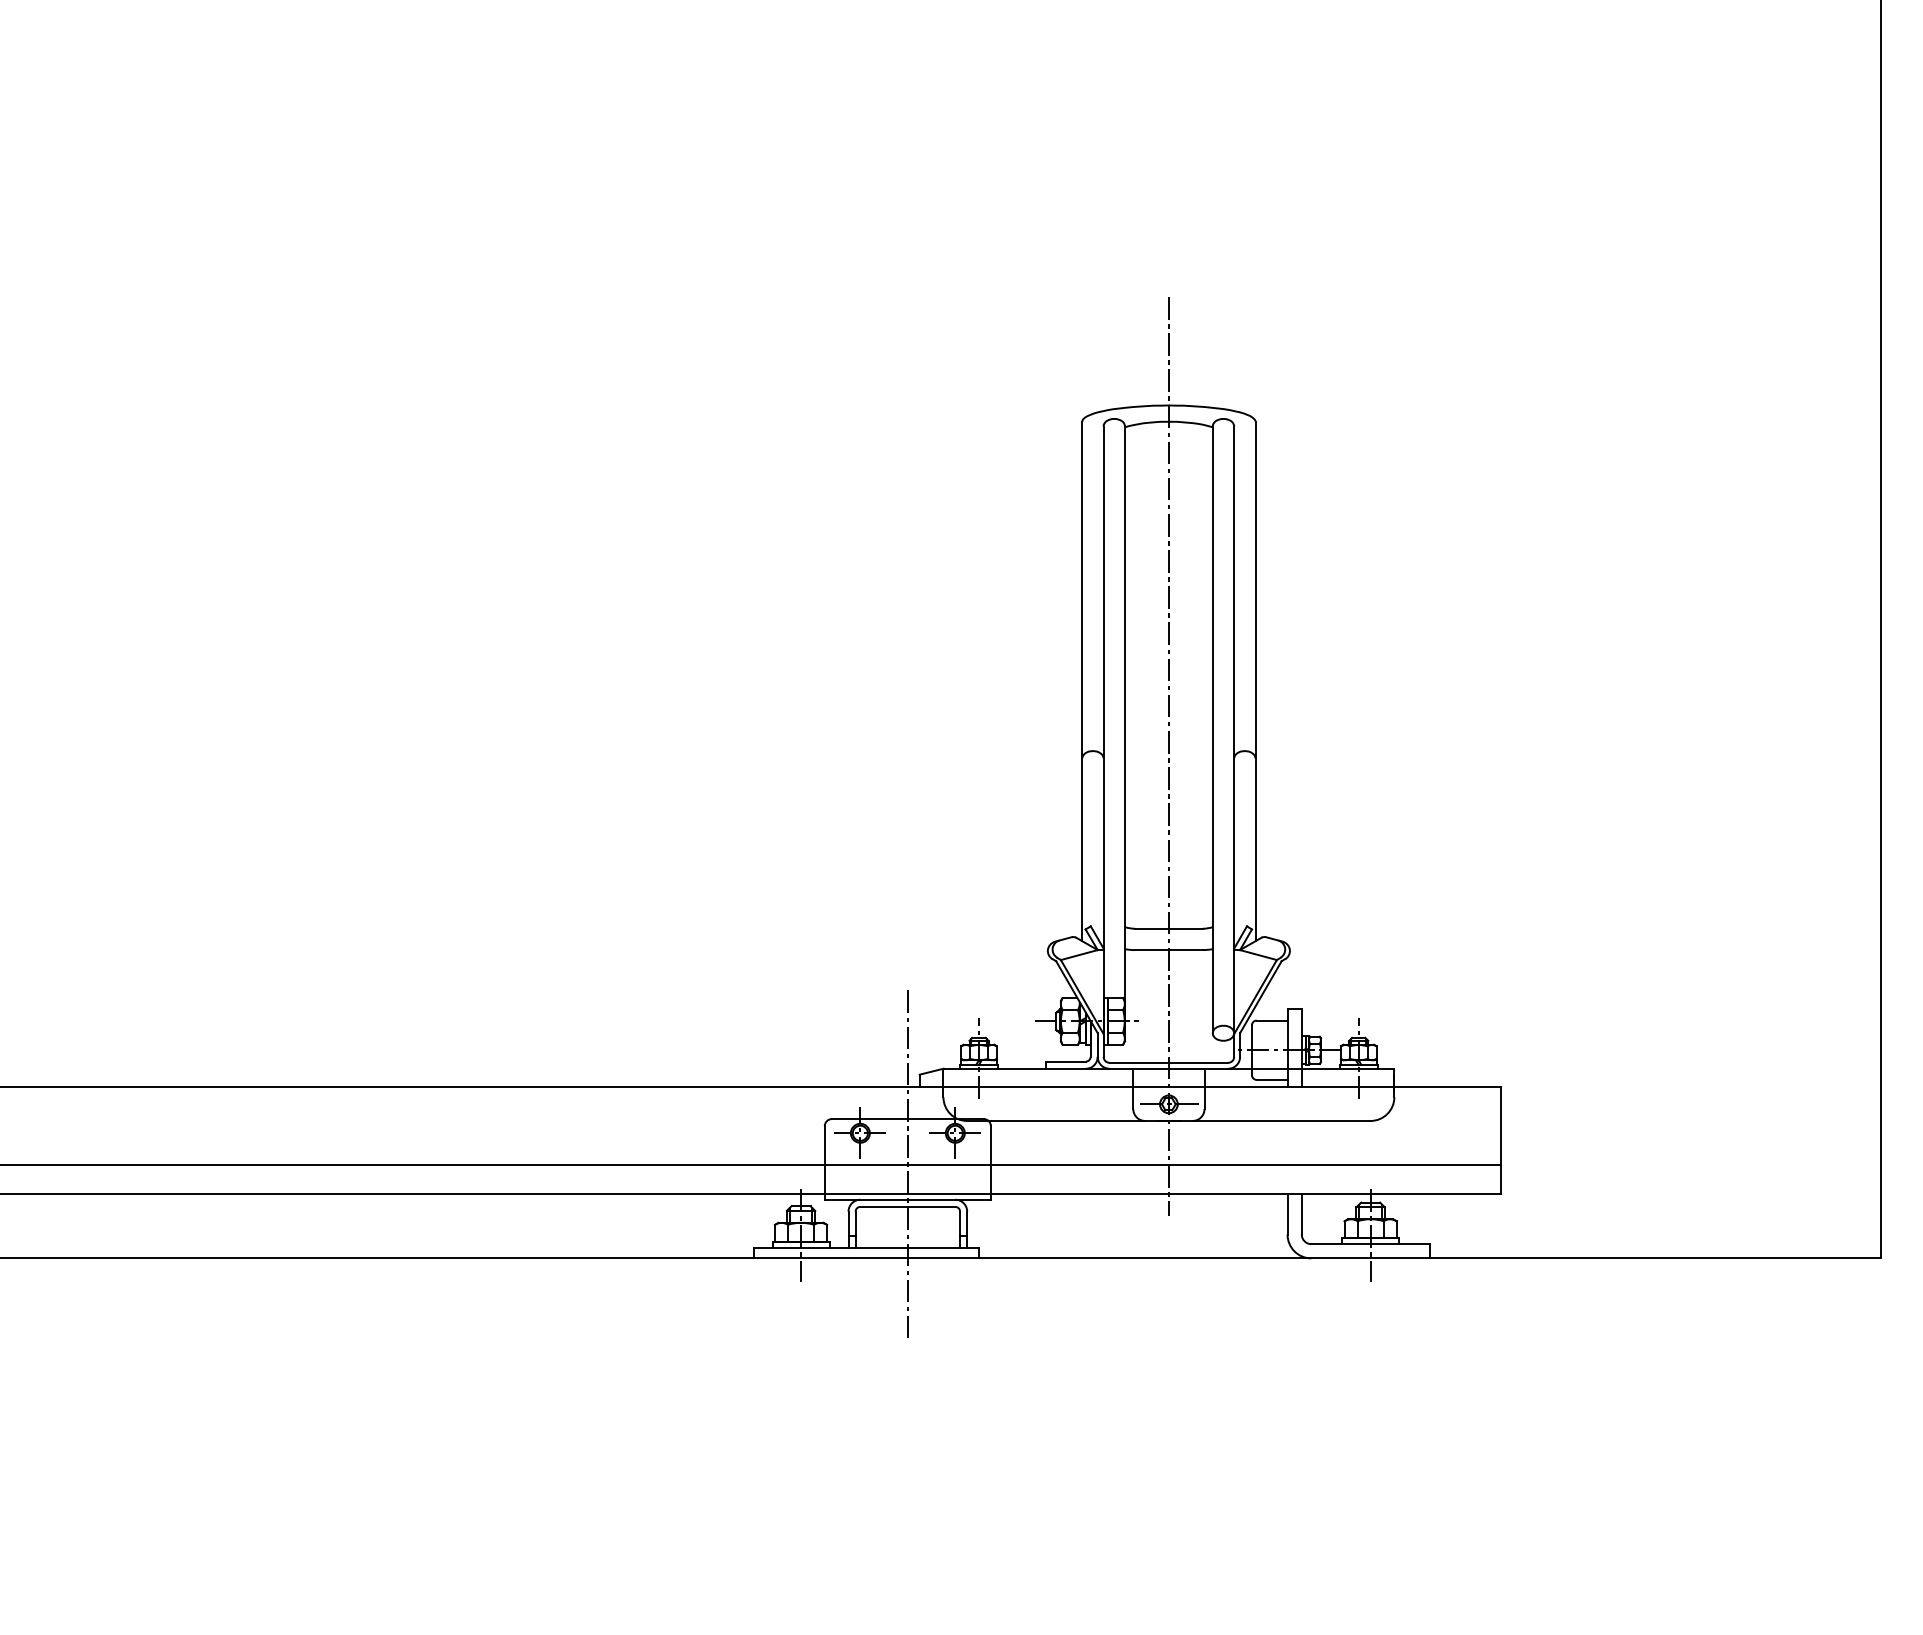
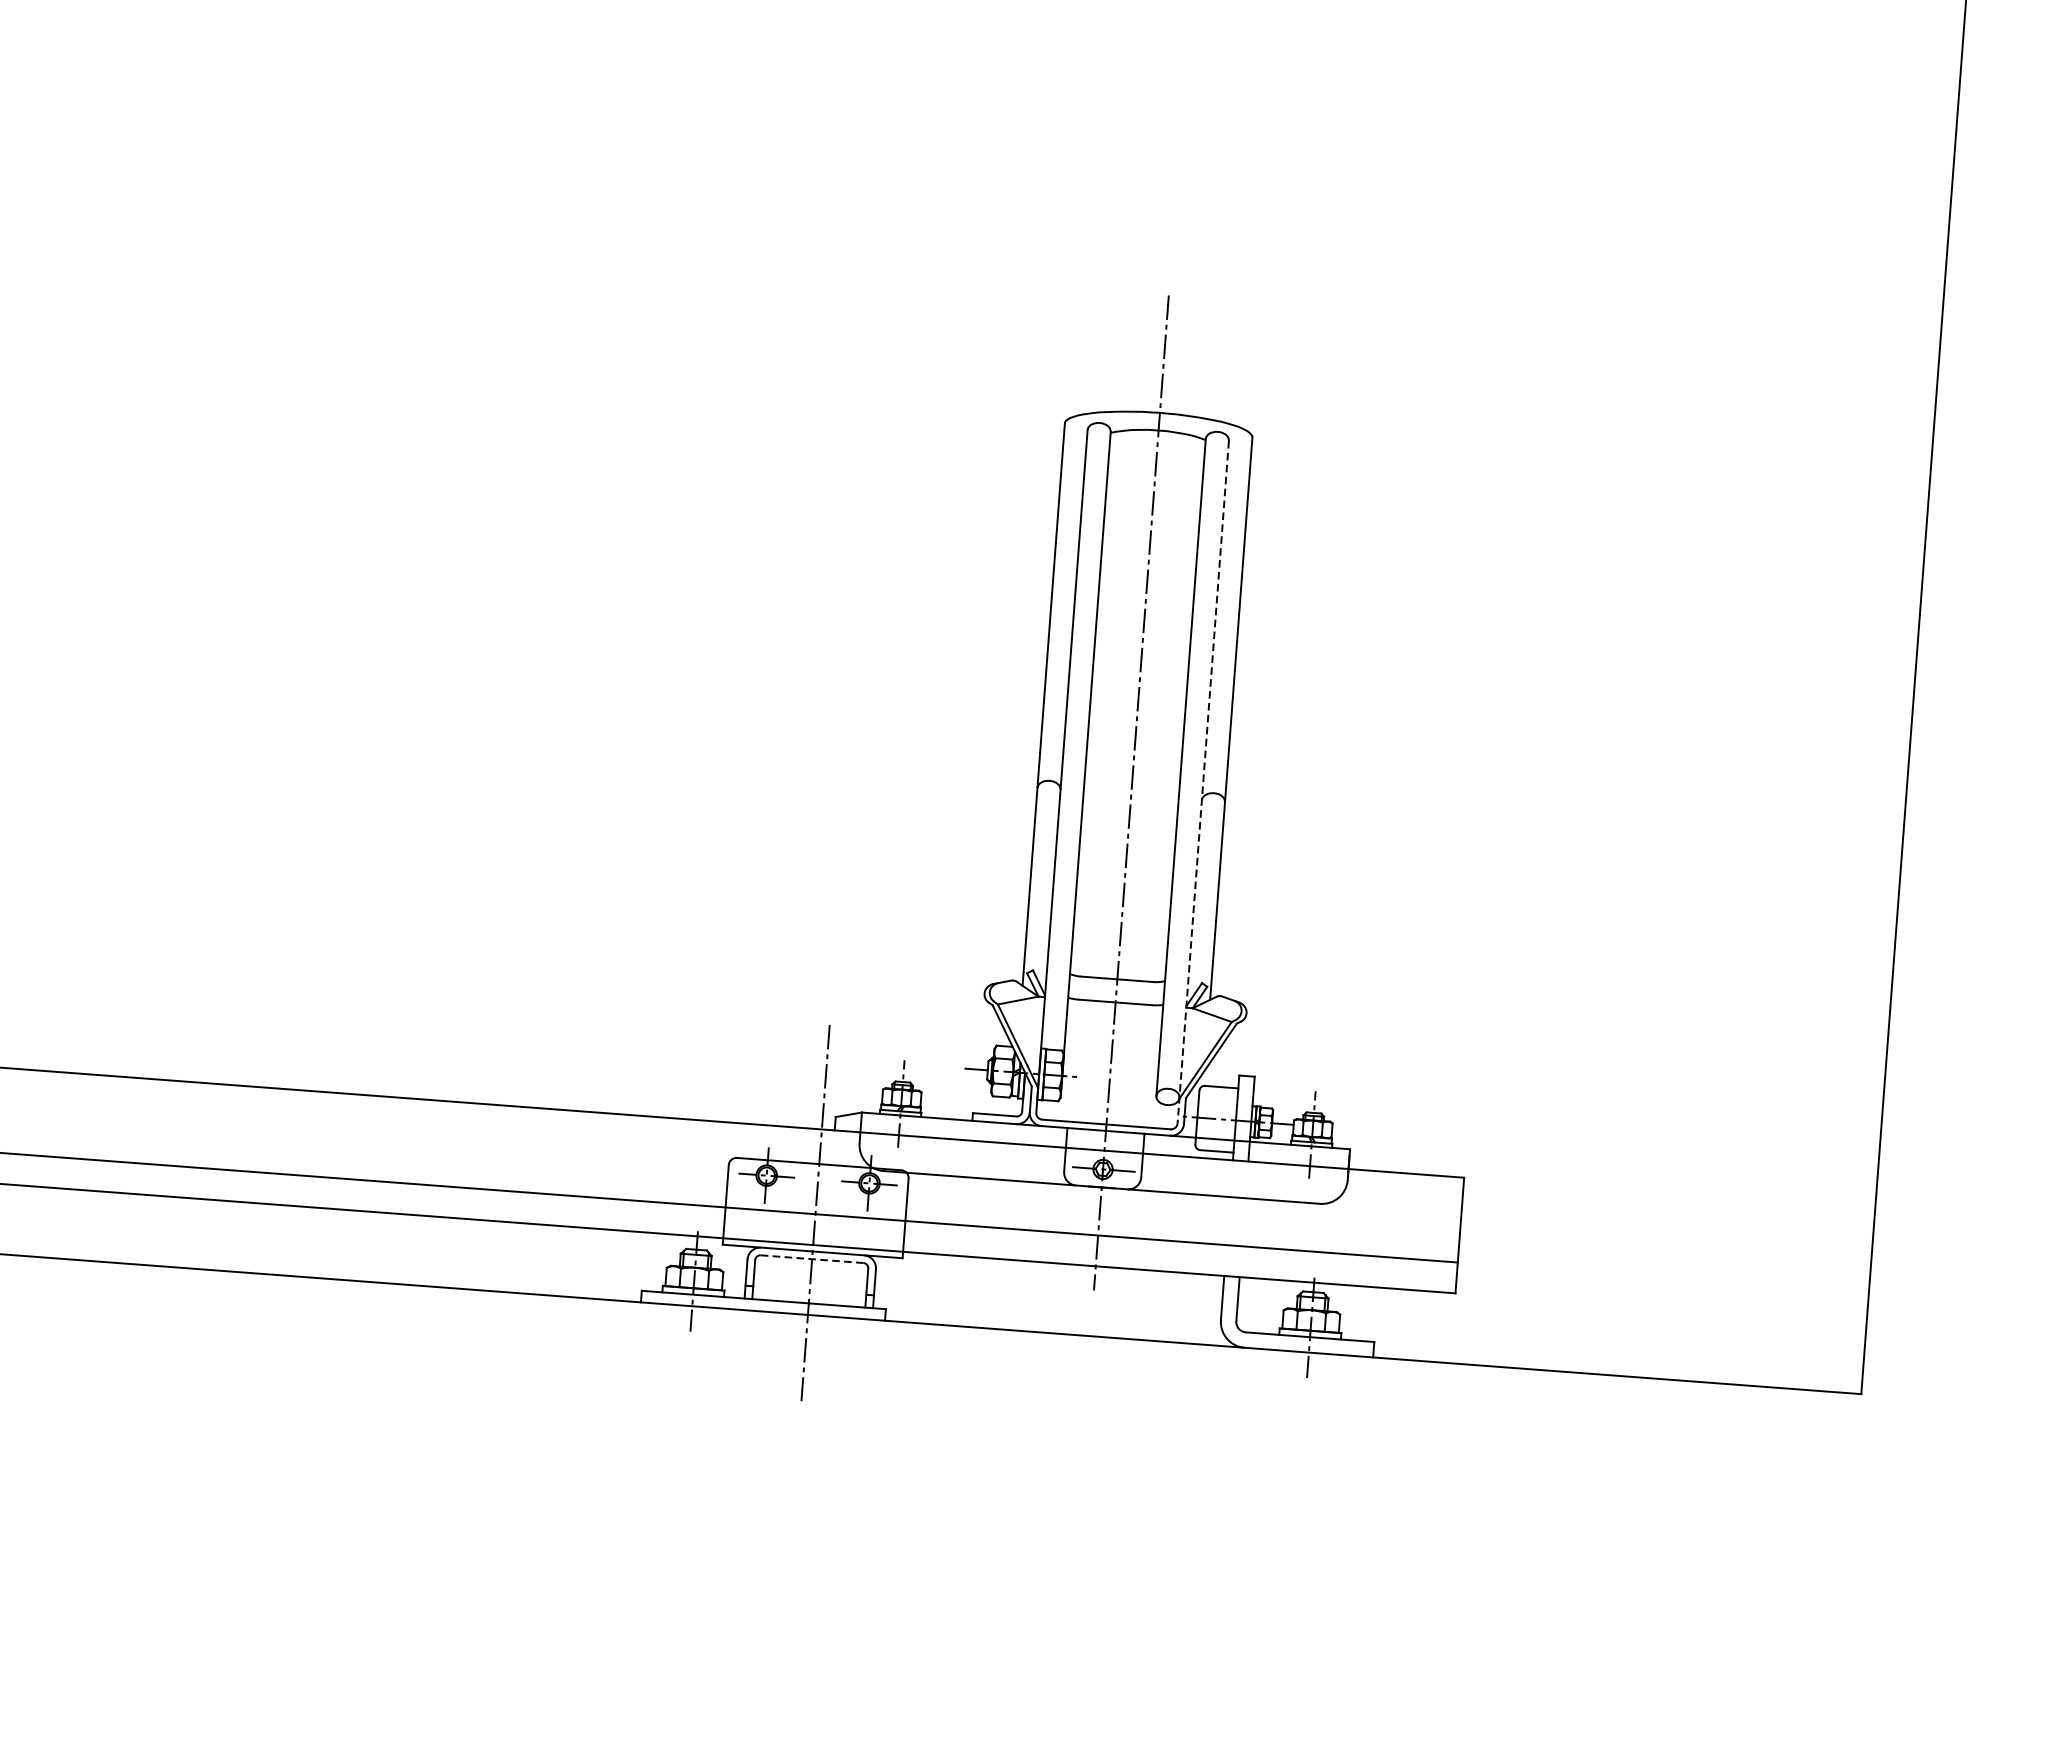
line: (1234, 742) -> (1203, 783), solid -> dashed
line: (908, 1206) -> (812, 1258), solid -> dashed

